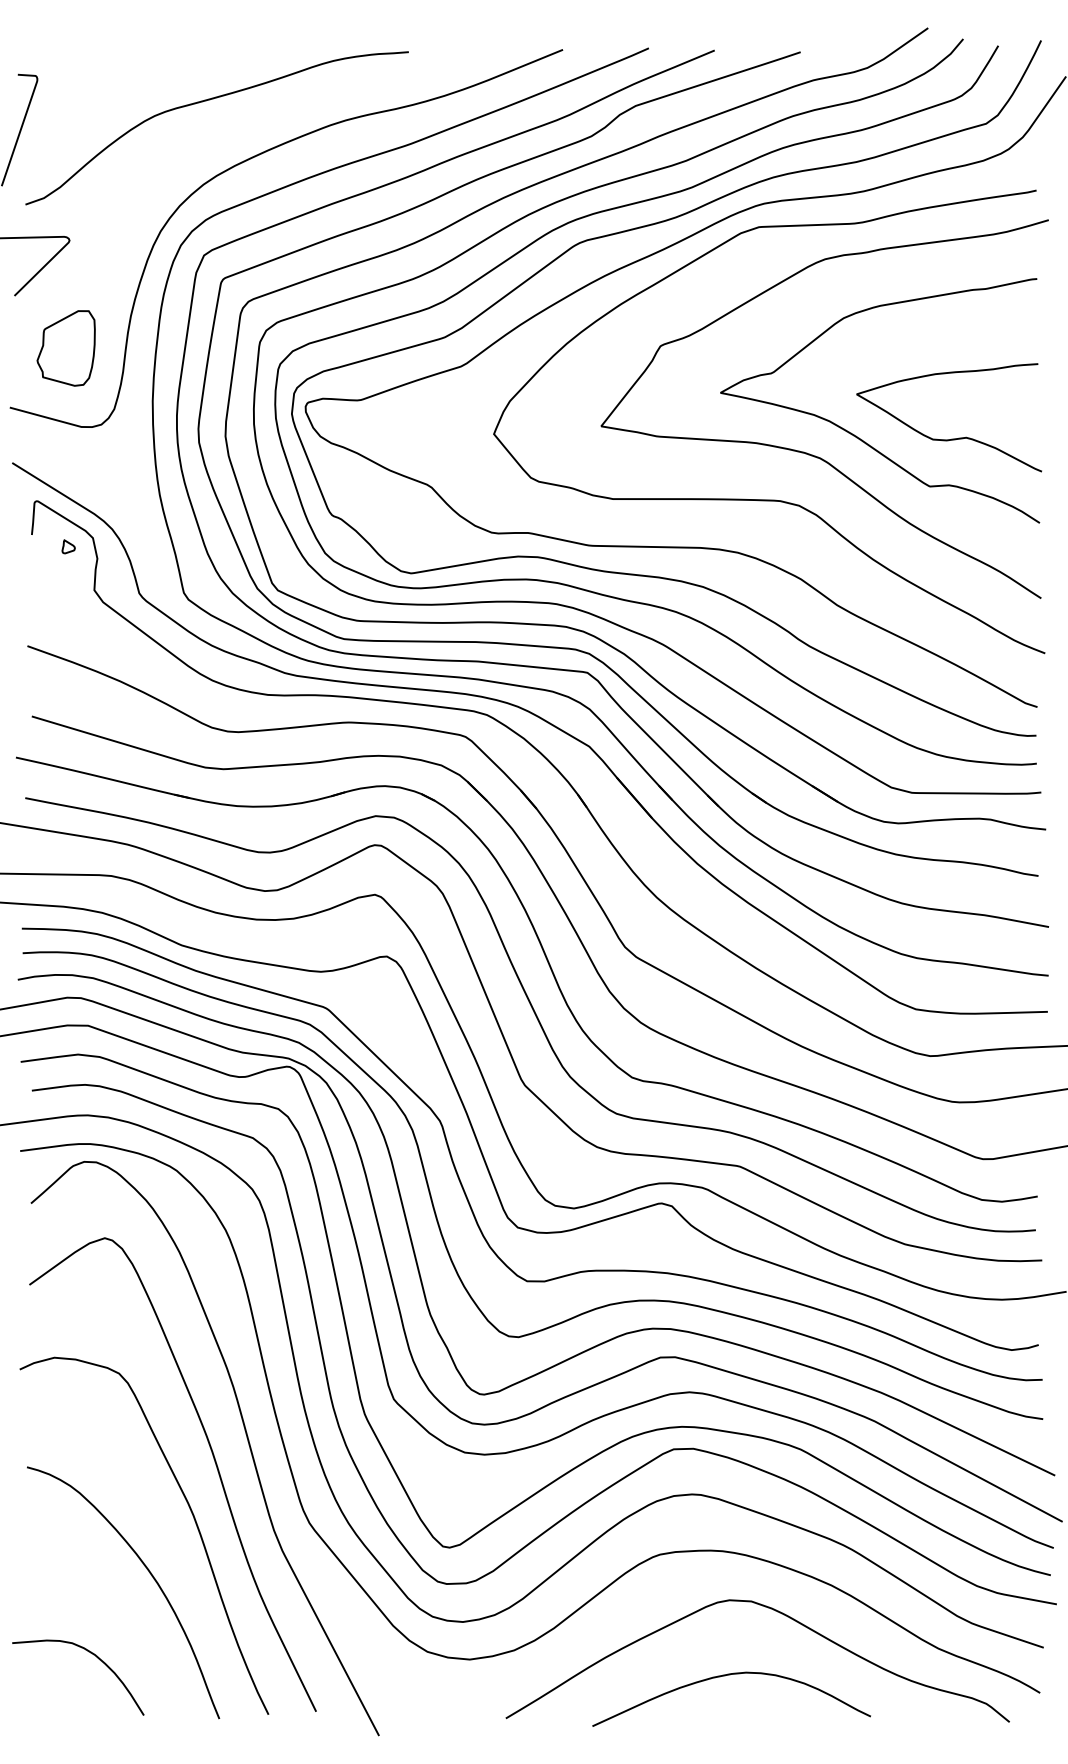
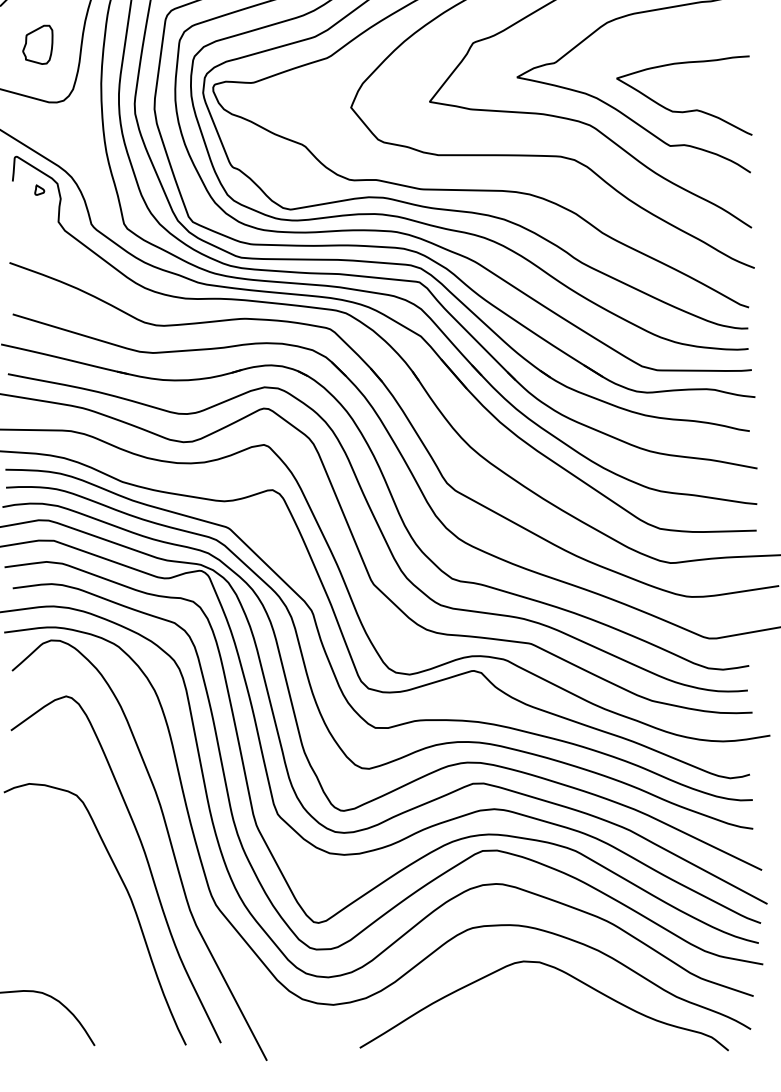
part: (65, 348) -> (37, 44), size x0.7
curve: (149, 1573) -> (98, 941), removed
curve: (725, 1676) -> (520, 1017), removed

